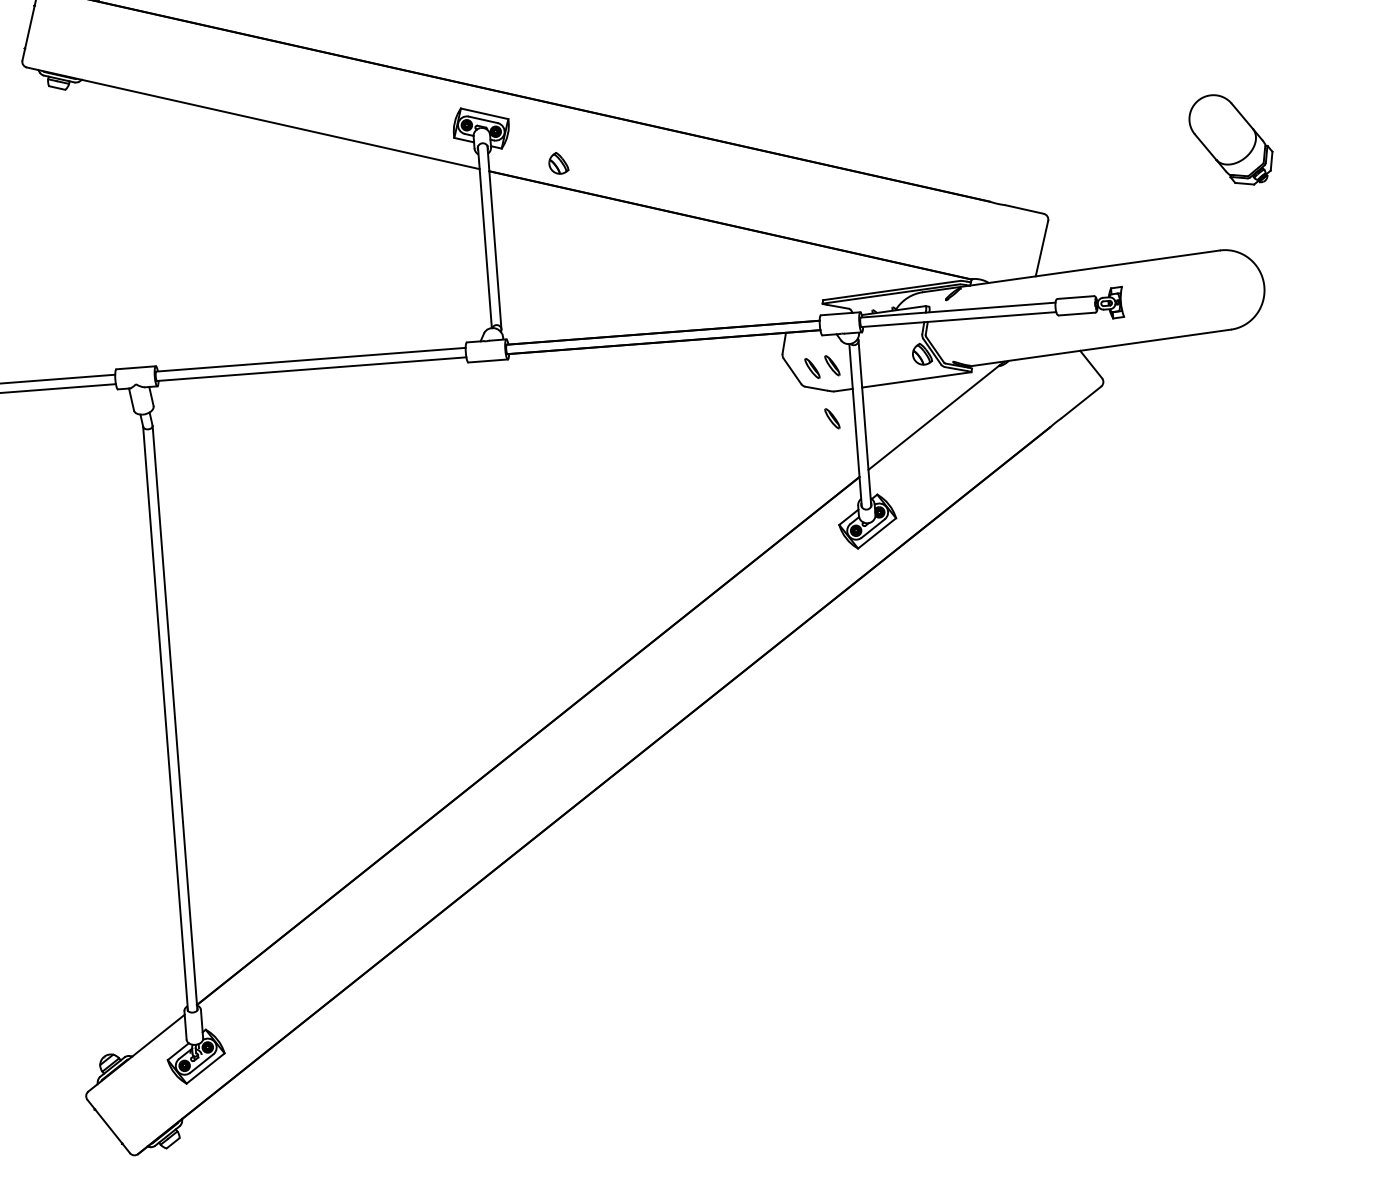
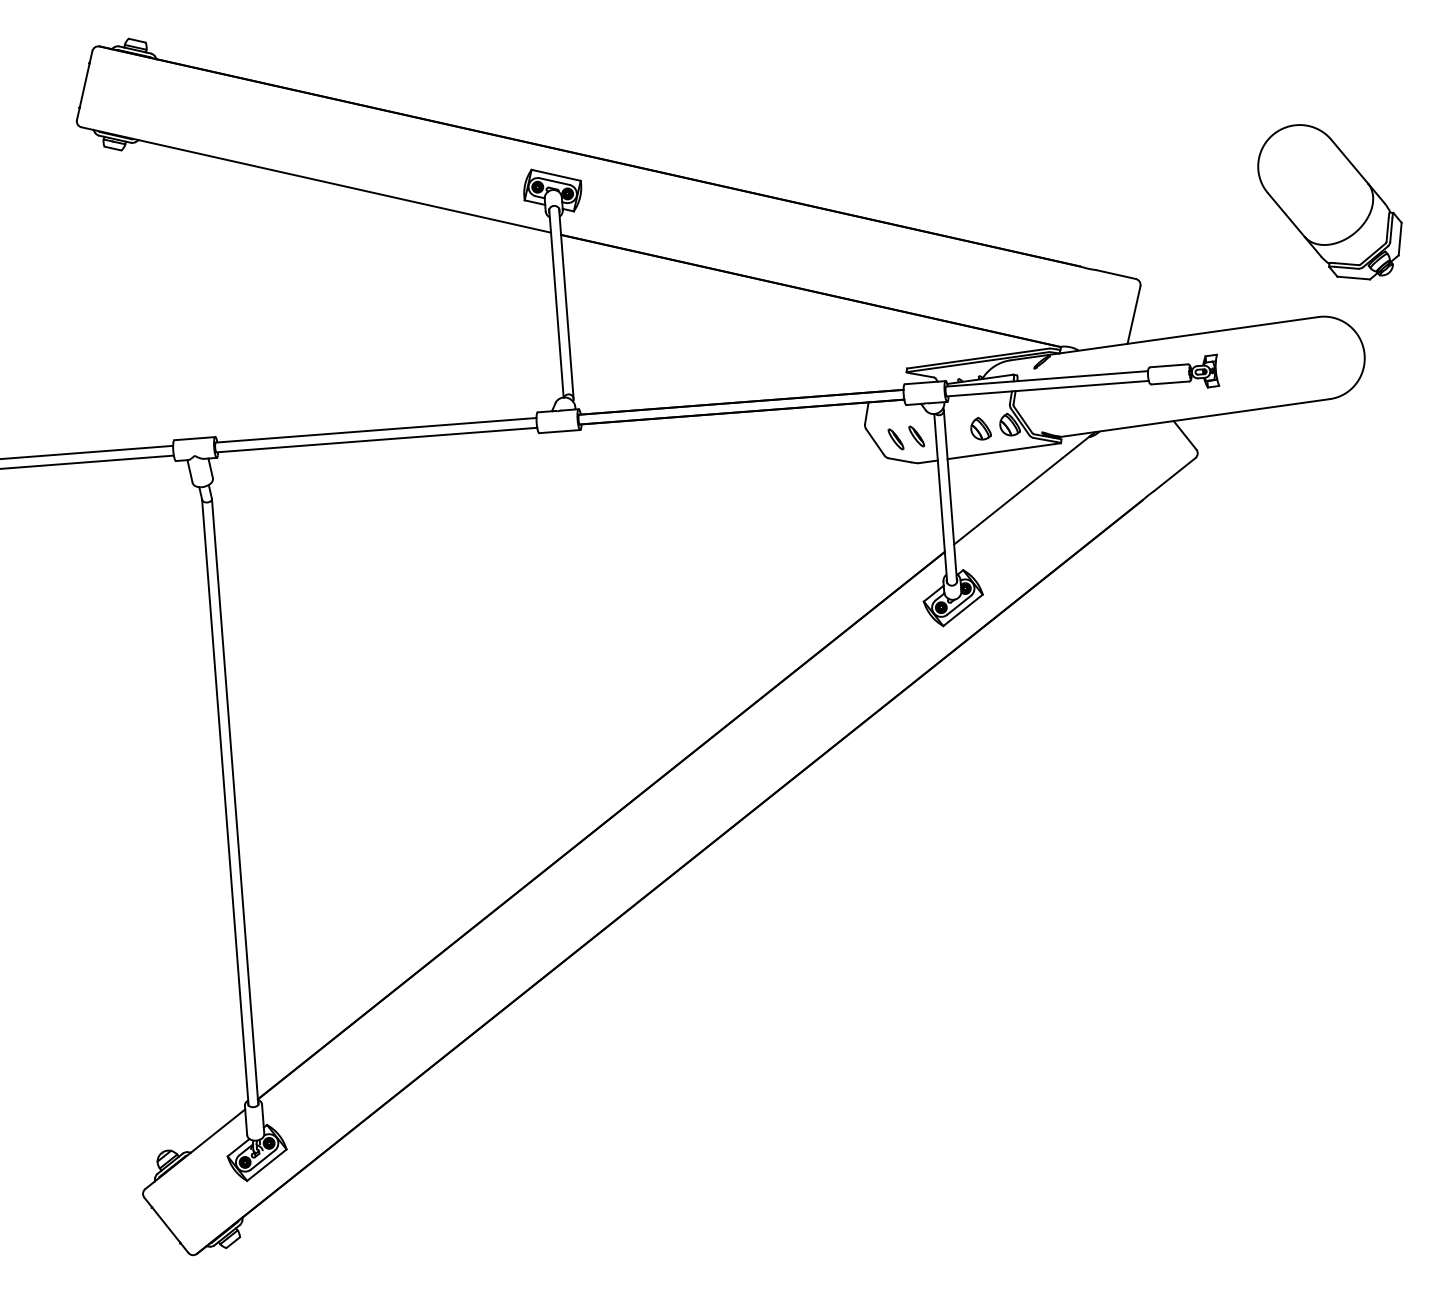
part: (1230, 140) -> (1329, 202), size x1.67
part: (558, 163) -> (980, 428), moved
part: (832, 418) -> (916, 491), removed

